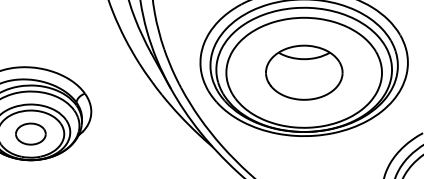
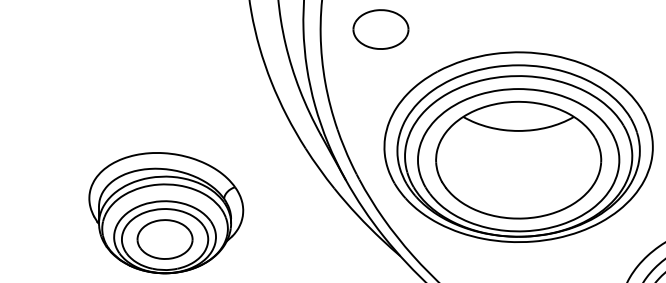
part: (304, 72) -> (518, 159), size x1.67
part: (30, 134) -> (164, 239), size x1.43

